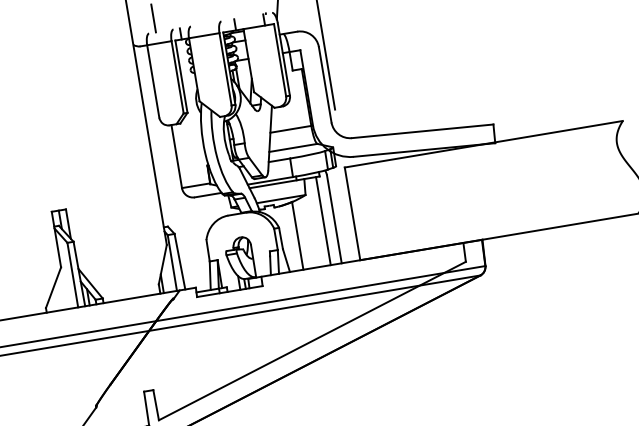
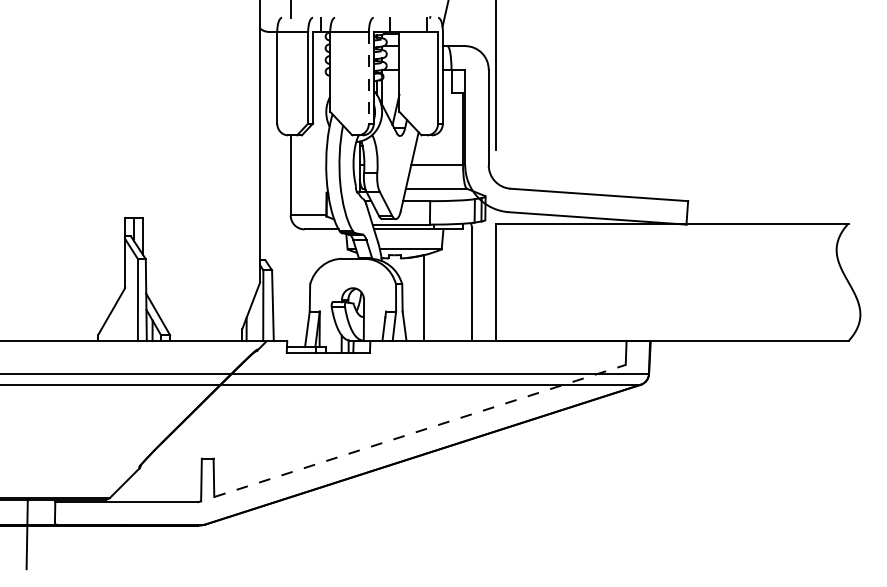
line: (225, 69) -> (368, 77), solid -> dashed
line: (323, 221) -> (458, 285), removed
line: (312, 340) -> (420, 430), solid -> dashed

